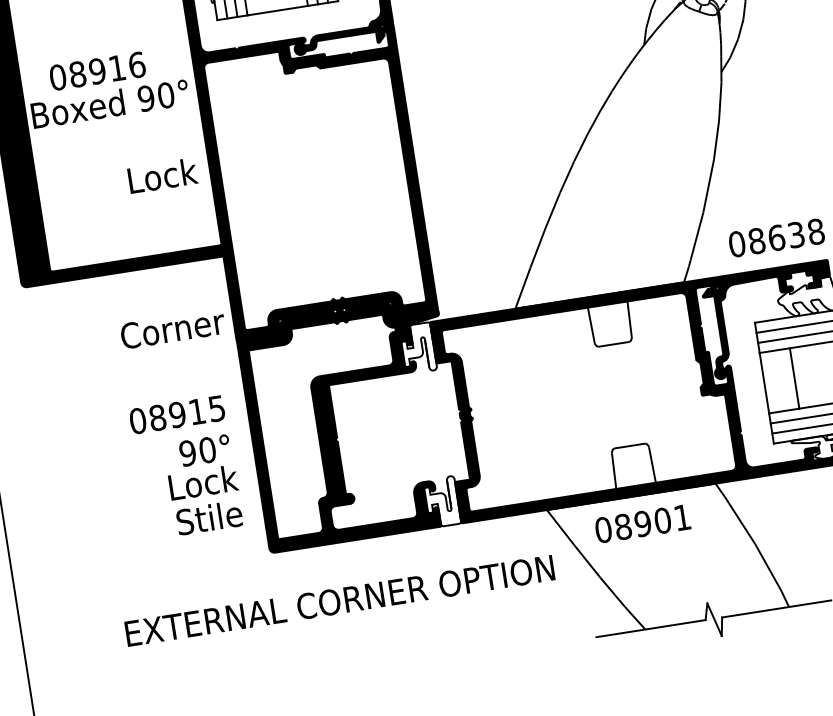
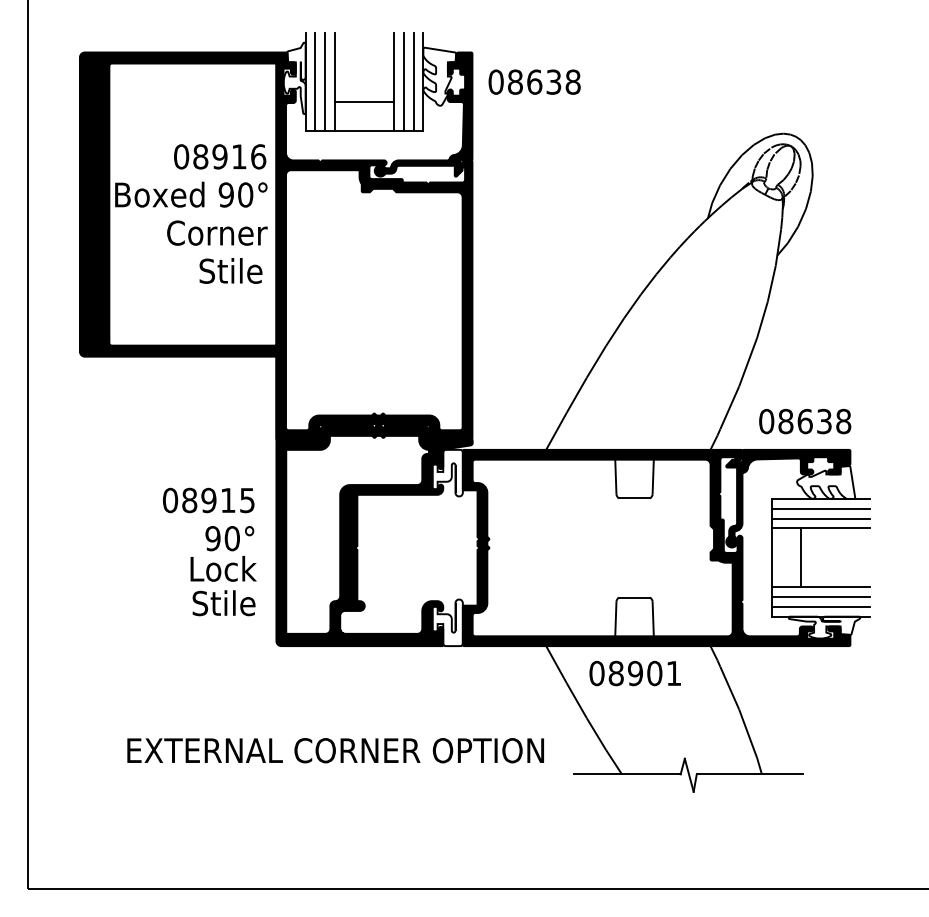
text: (97, 70) -> (220, 156), moved
text: (162, 175) -> (230, 270), Lock -> Stile
text: (172, 328) -> (217, 232), moved
text: (339, 600) -> (335, 750), moved

